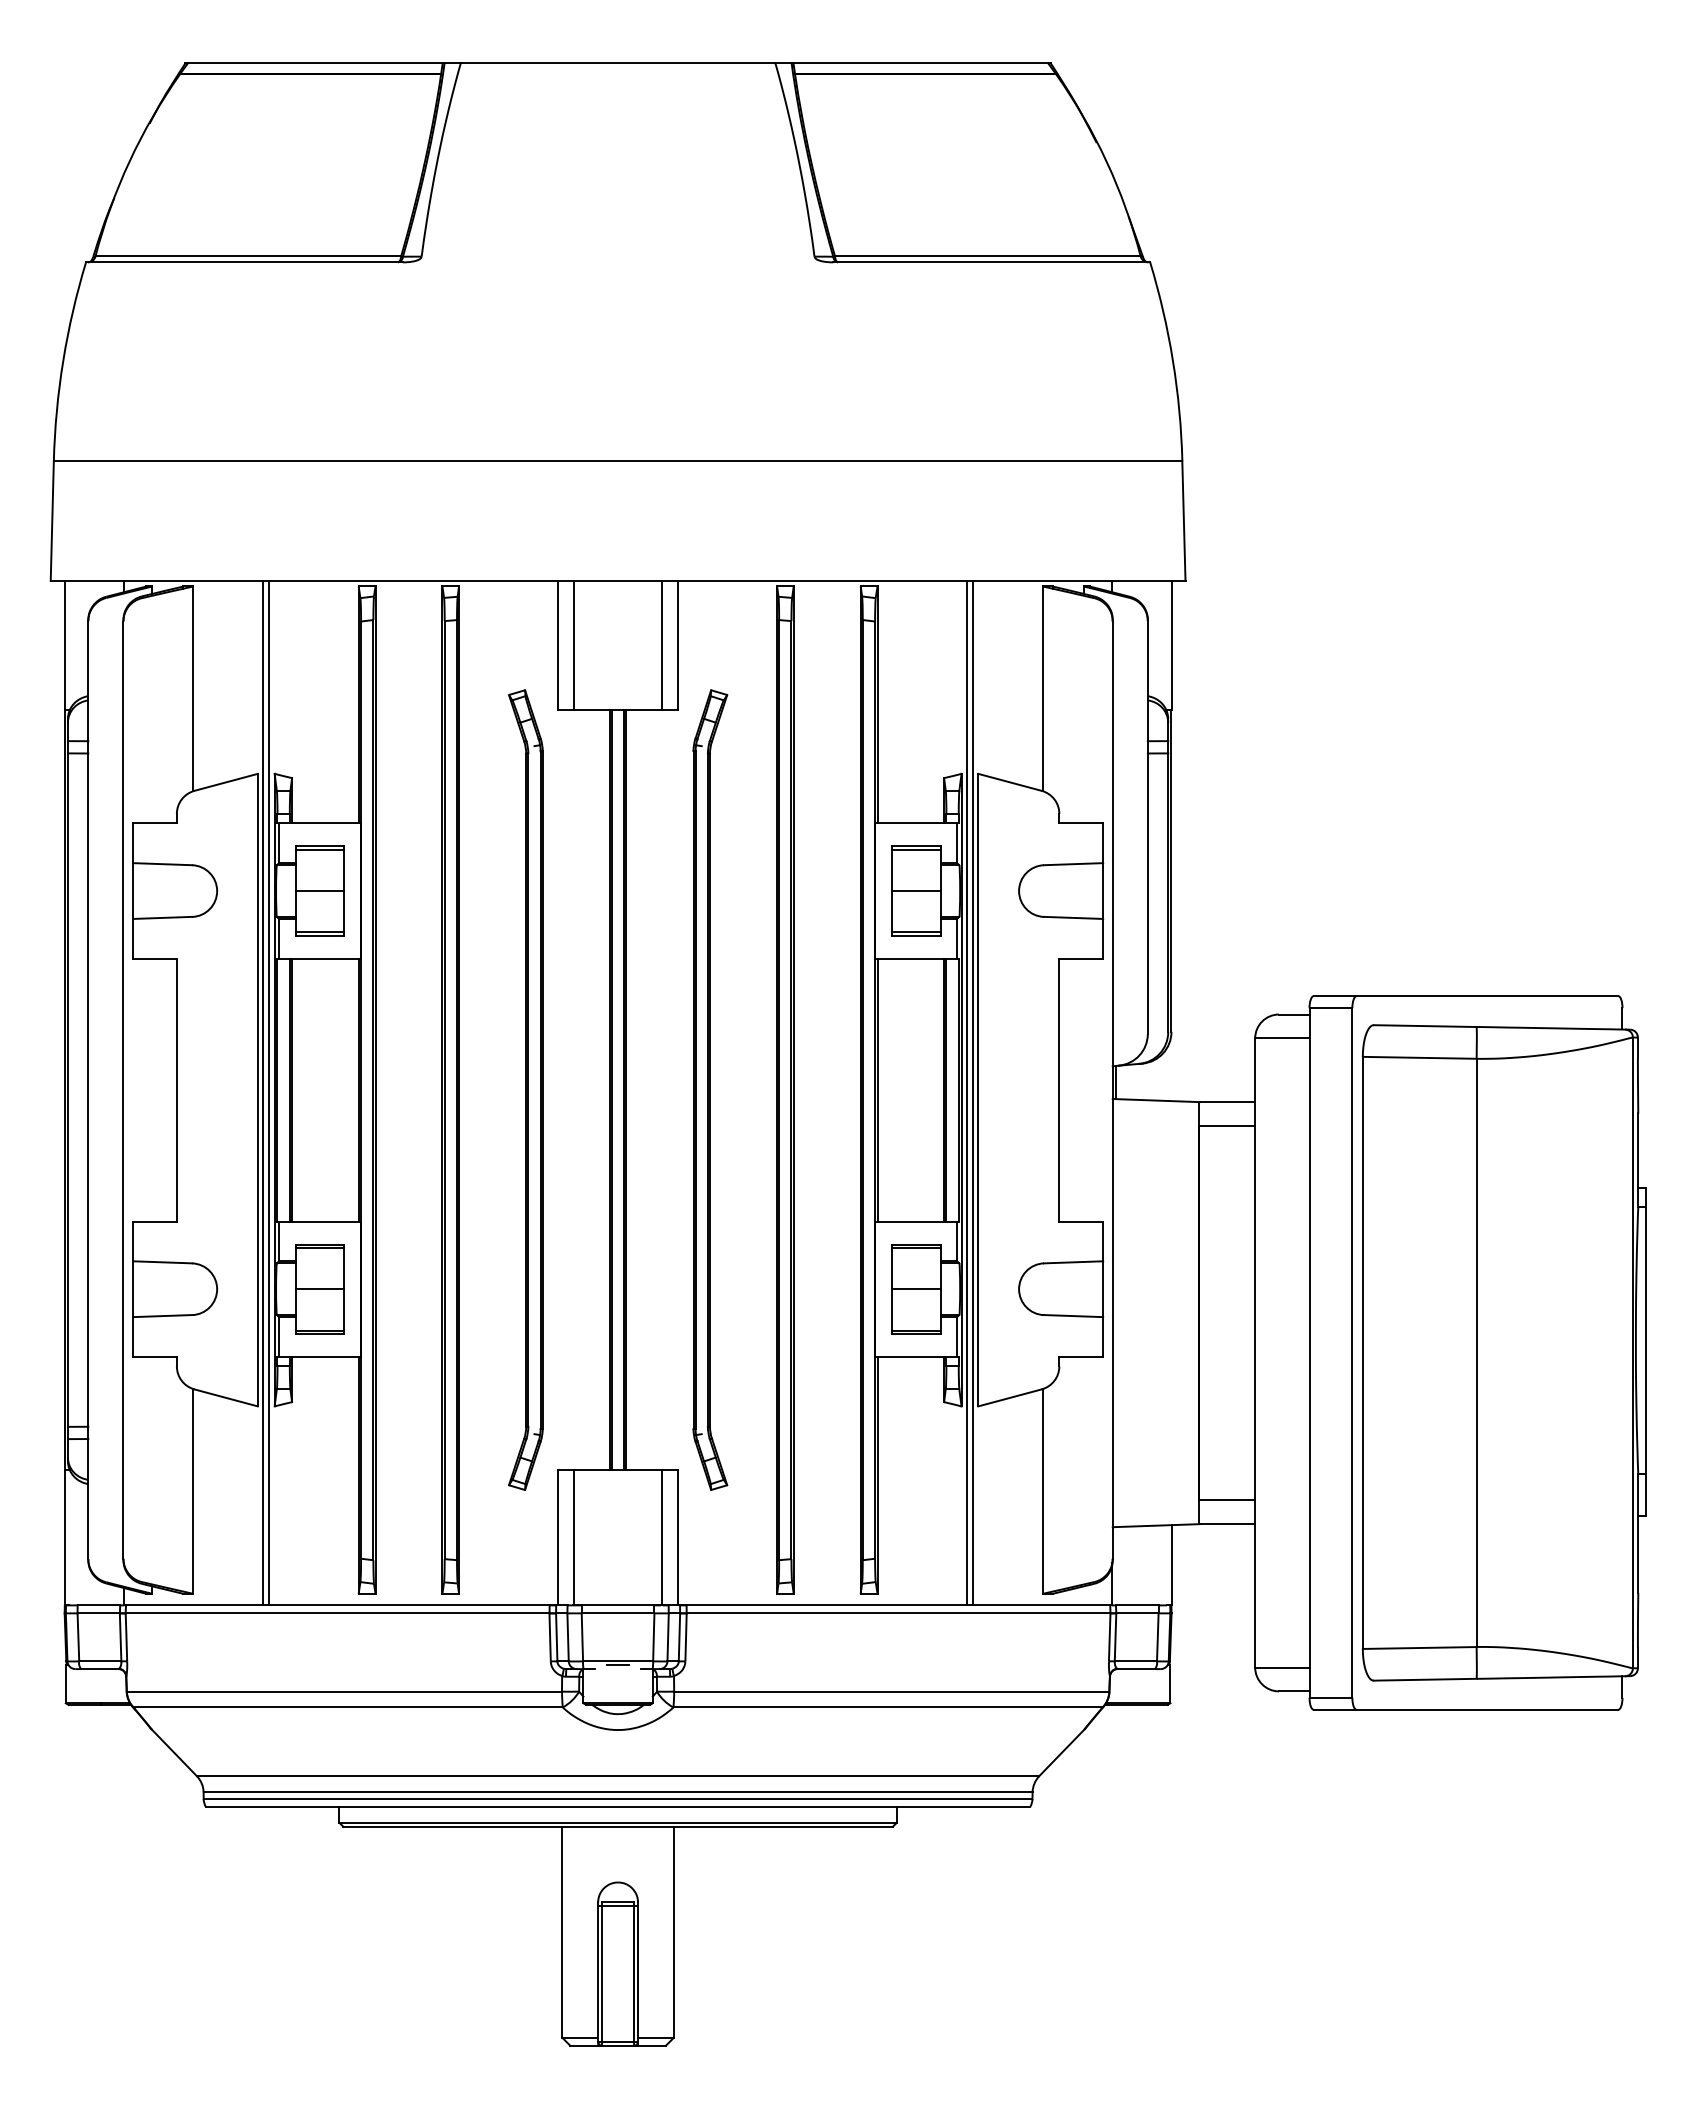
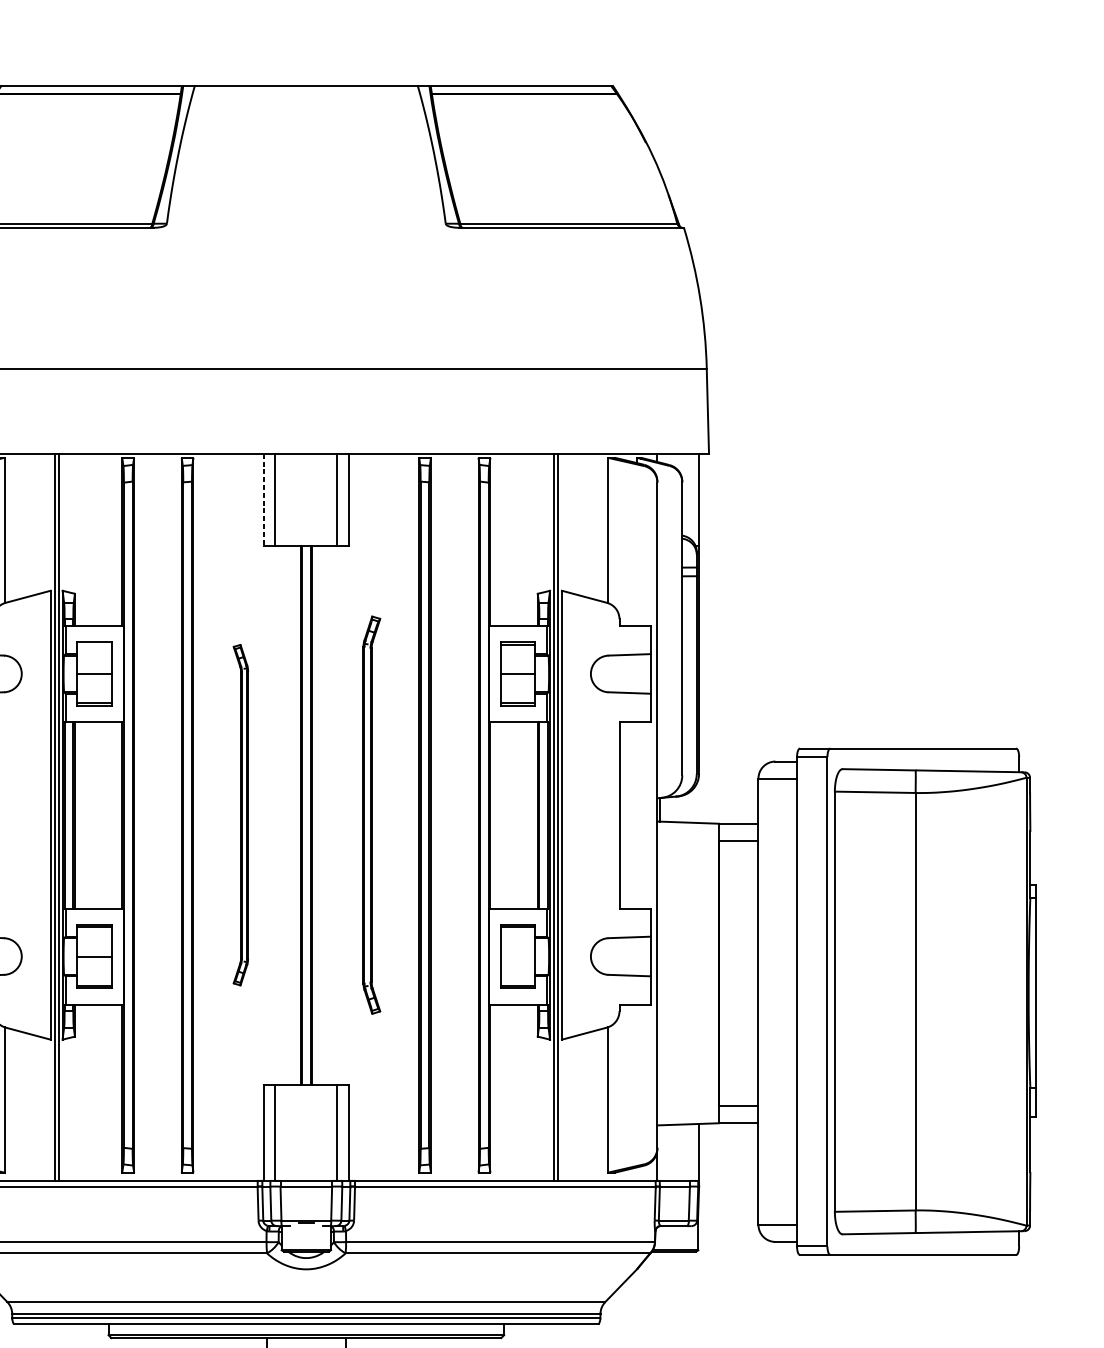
line: (558, 645) -> (264, 499), solid -> dashed
line: (319, 849) -> (94, 644), removed
part: (525, 1089) -> (240, 814), size x0.6
part: (710, 1089) -> (371, 814), size x0.7
line: (916, 1289) -> (518, 956), removed

